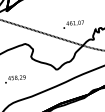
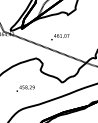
text: (73, 24) -> (60, 37), moved

